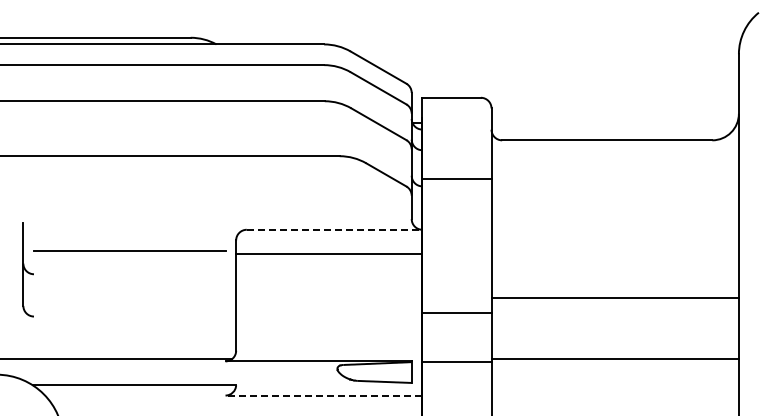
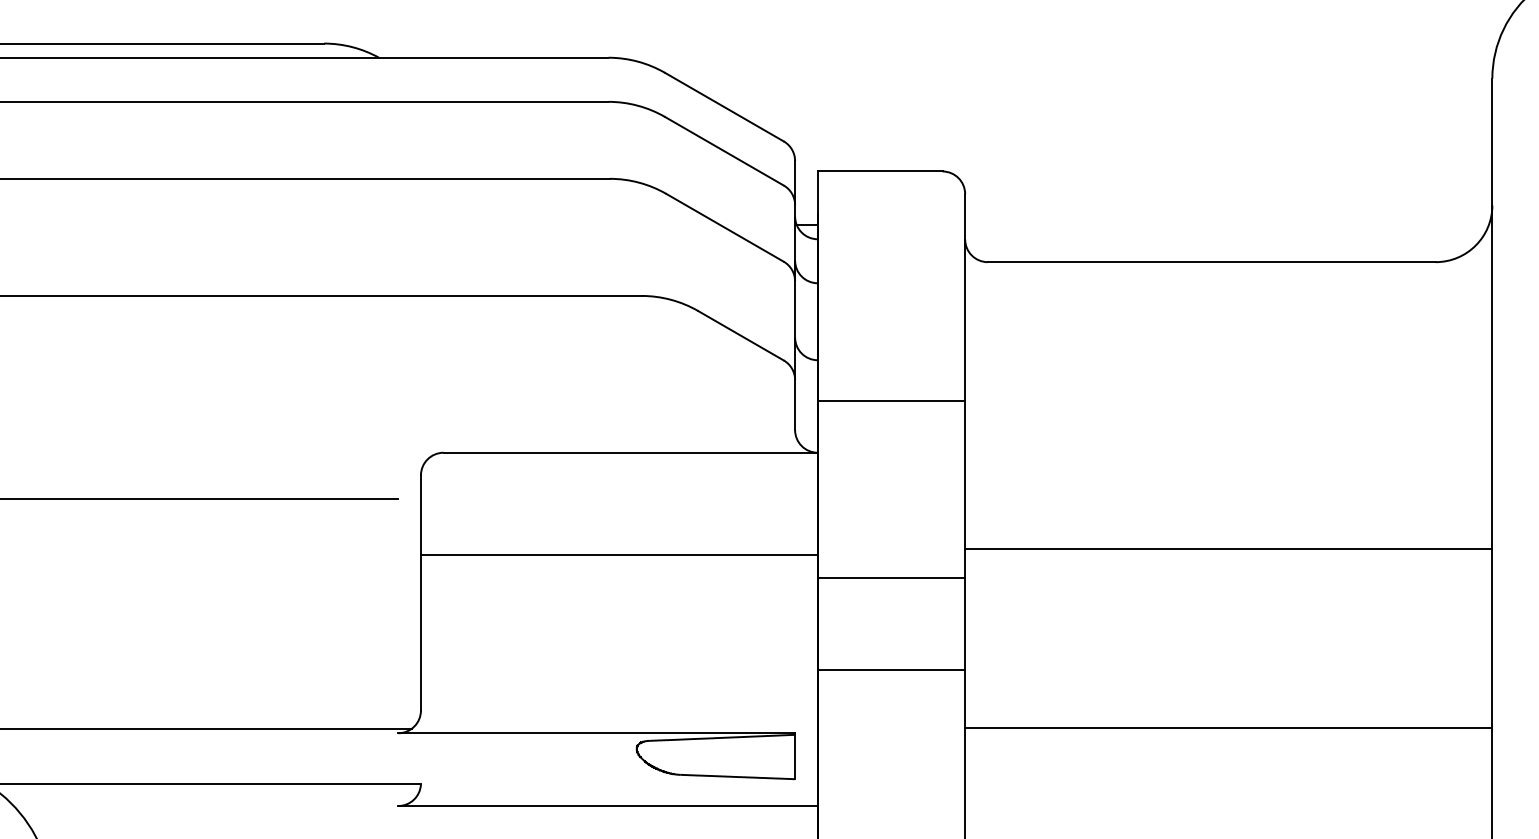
line: (456, 178) -> (890, 401), moved
line: (334, 229) -> (630, 452), dashed -> solid
line: (329, 253) -> (619, 554), moved
line: (614, 298) -> (1227, 550), moved
line: (456, 313) -> (890, 577), moved
line: (456, 361) -> (890, 669), moved
line: (323, 395) -> (607, 805), dashed -> solid

